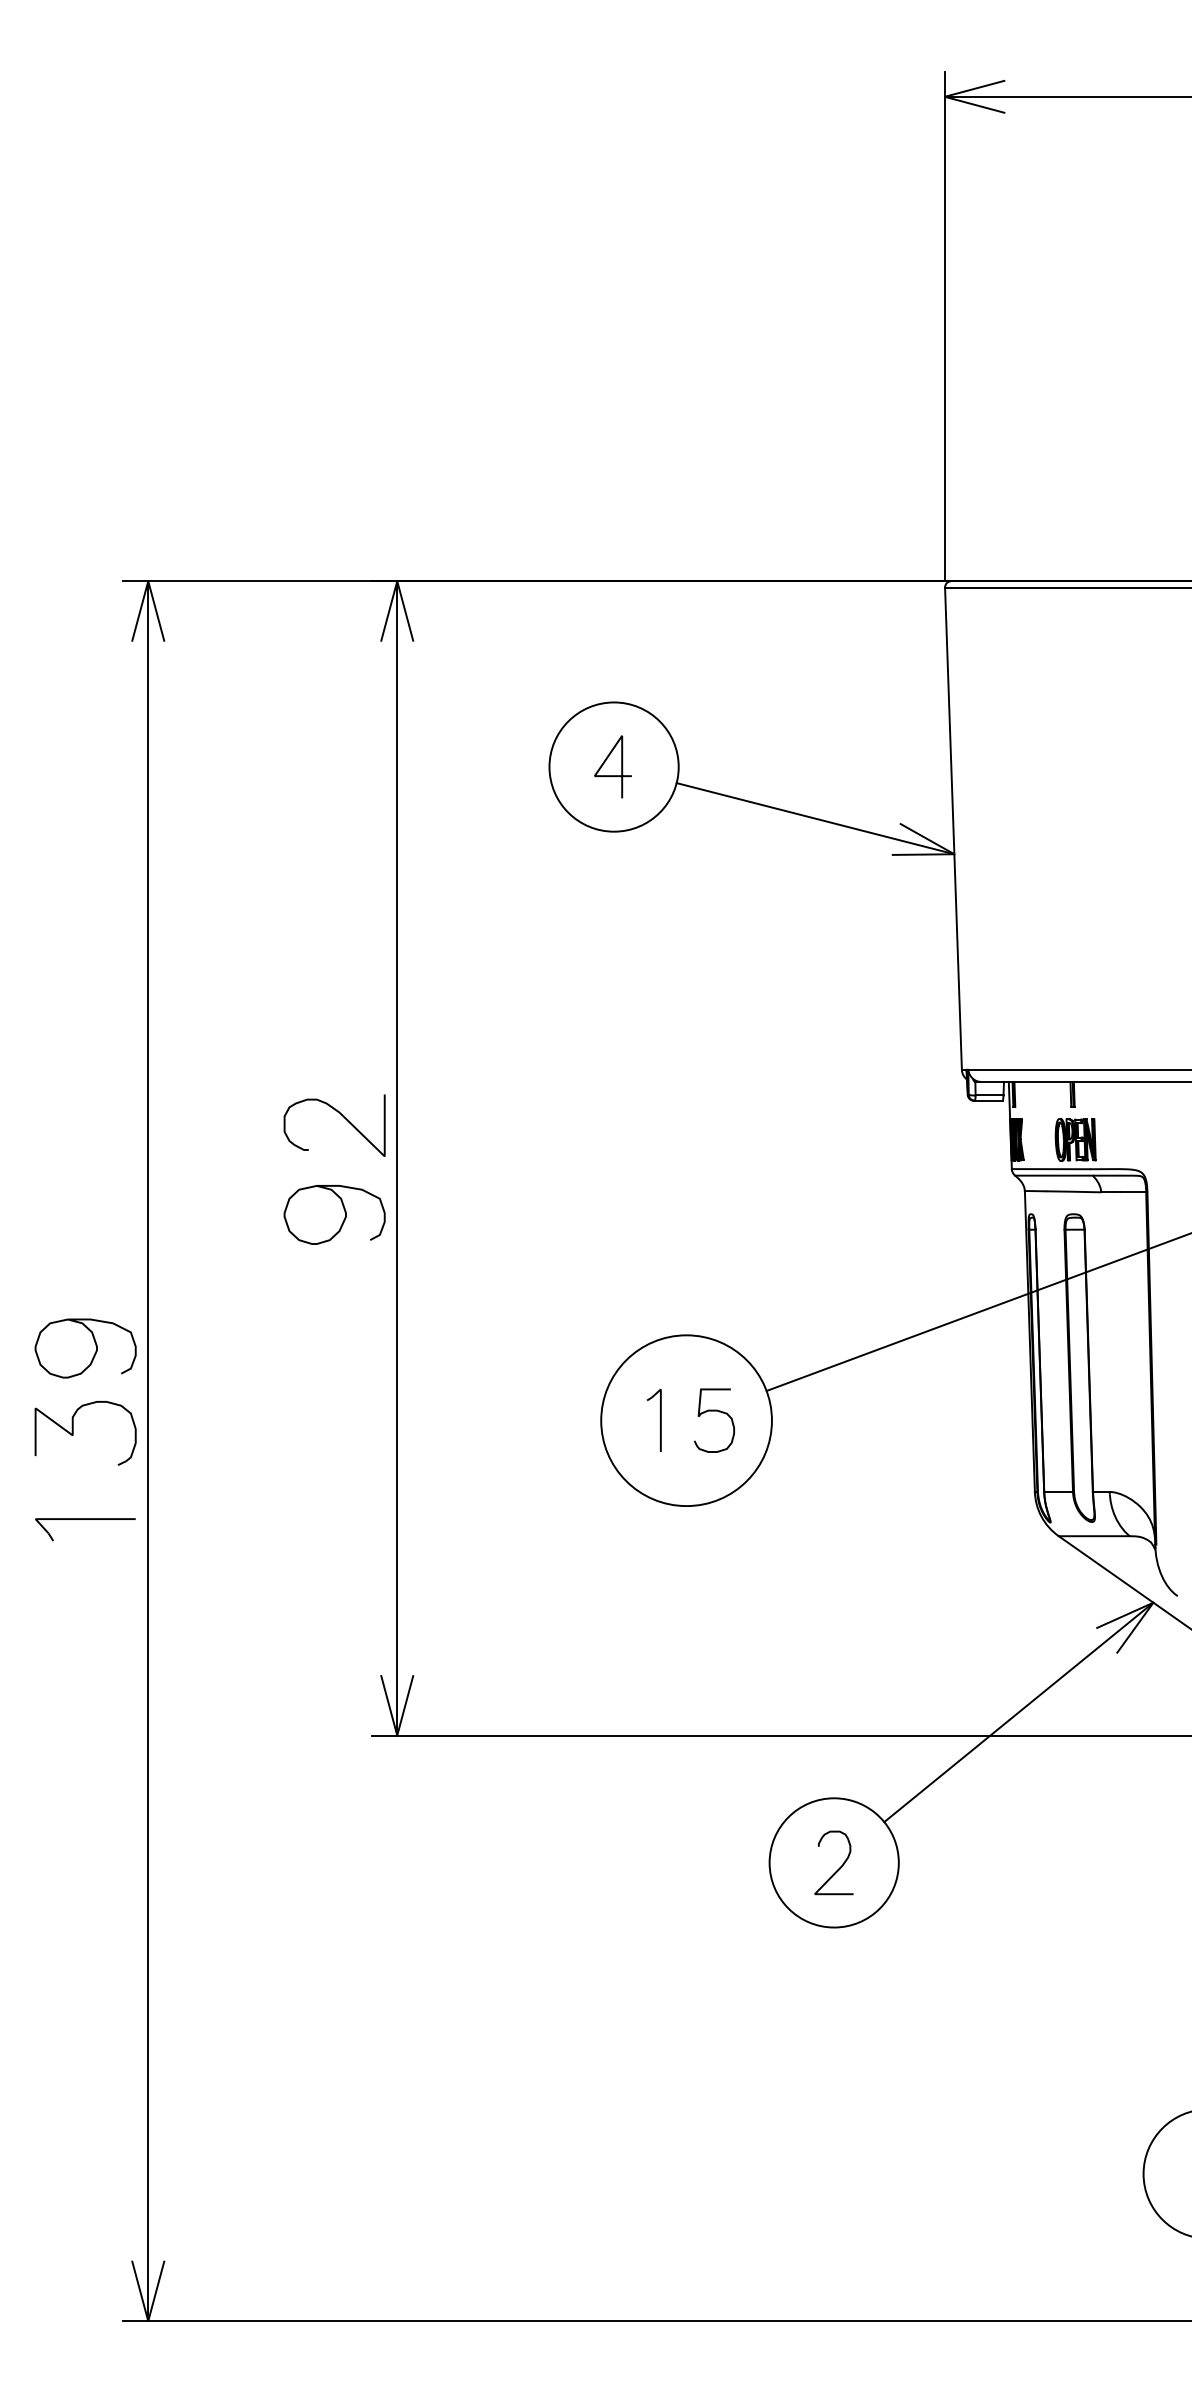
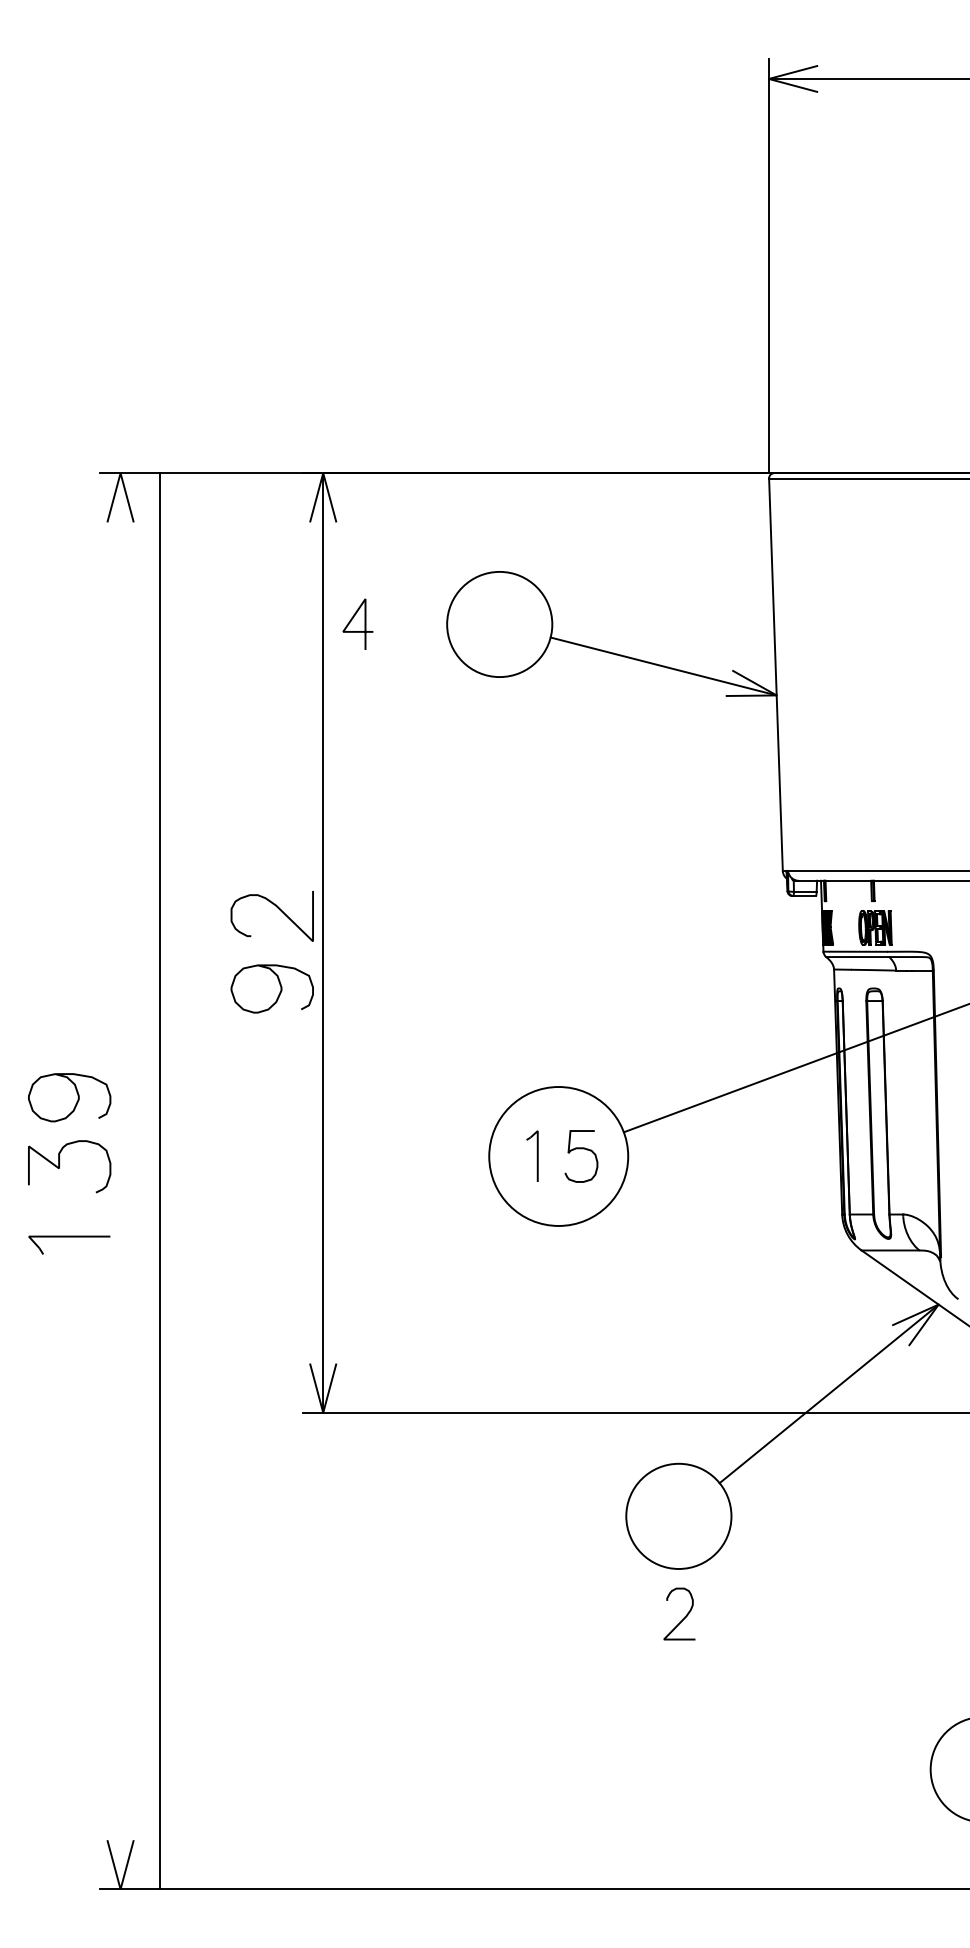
line: (605, 762) -> (351, 620), moved
line: (148, 1451) -> (159, 1181), moved
curve: (839, 1867) -> (683, 1617), moved

